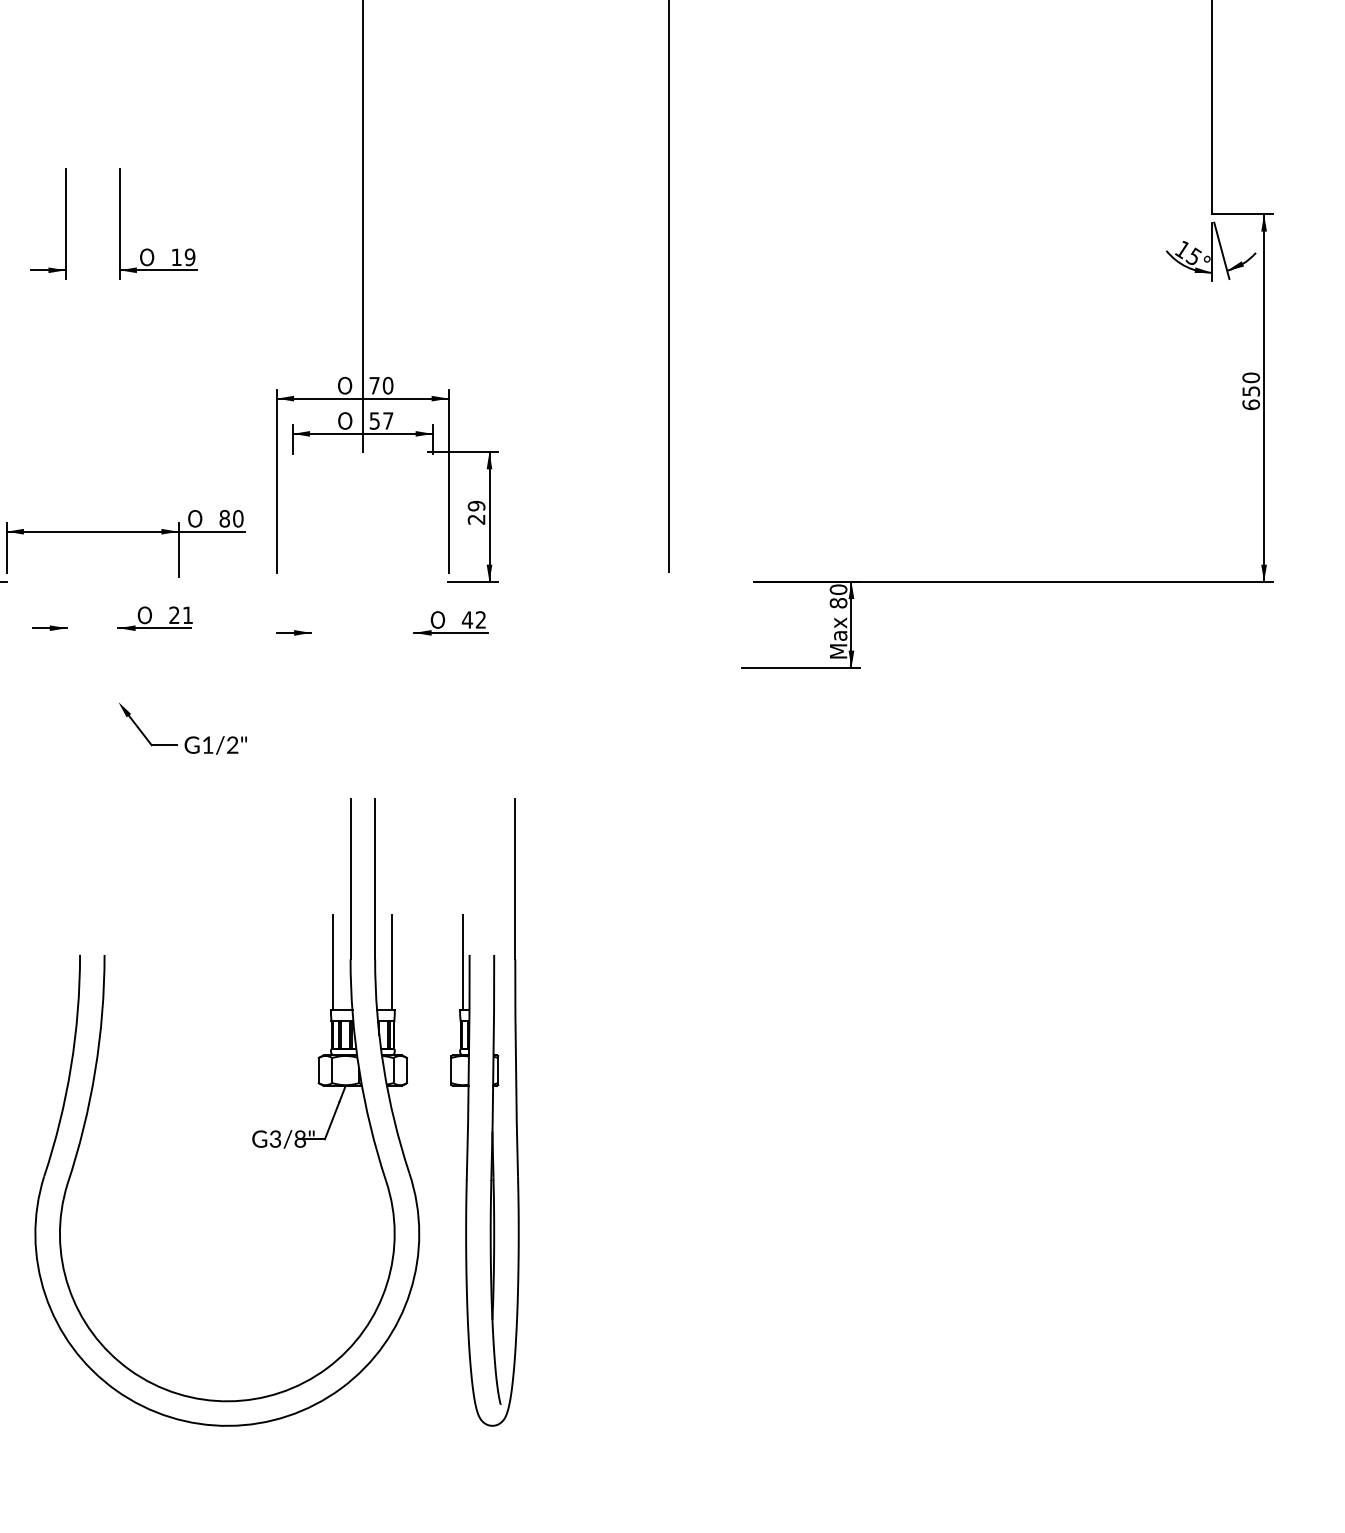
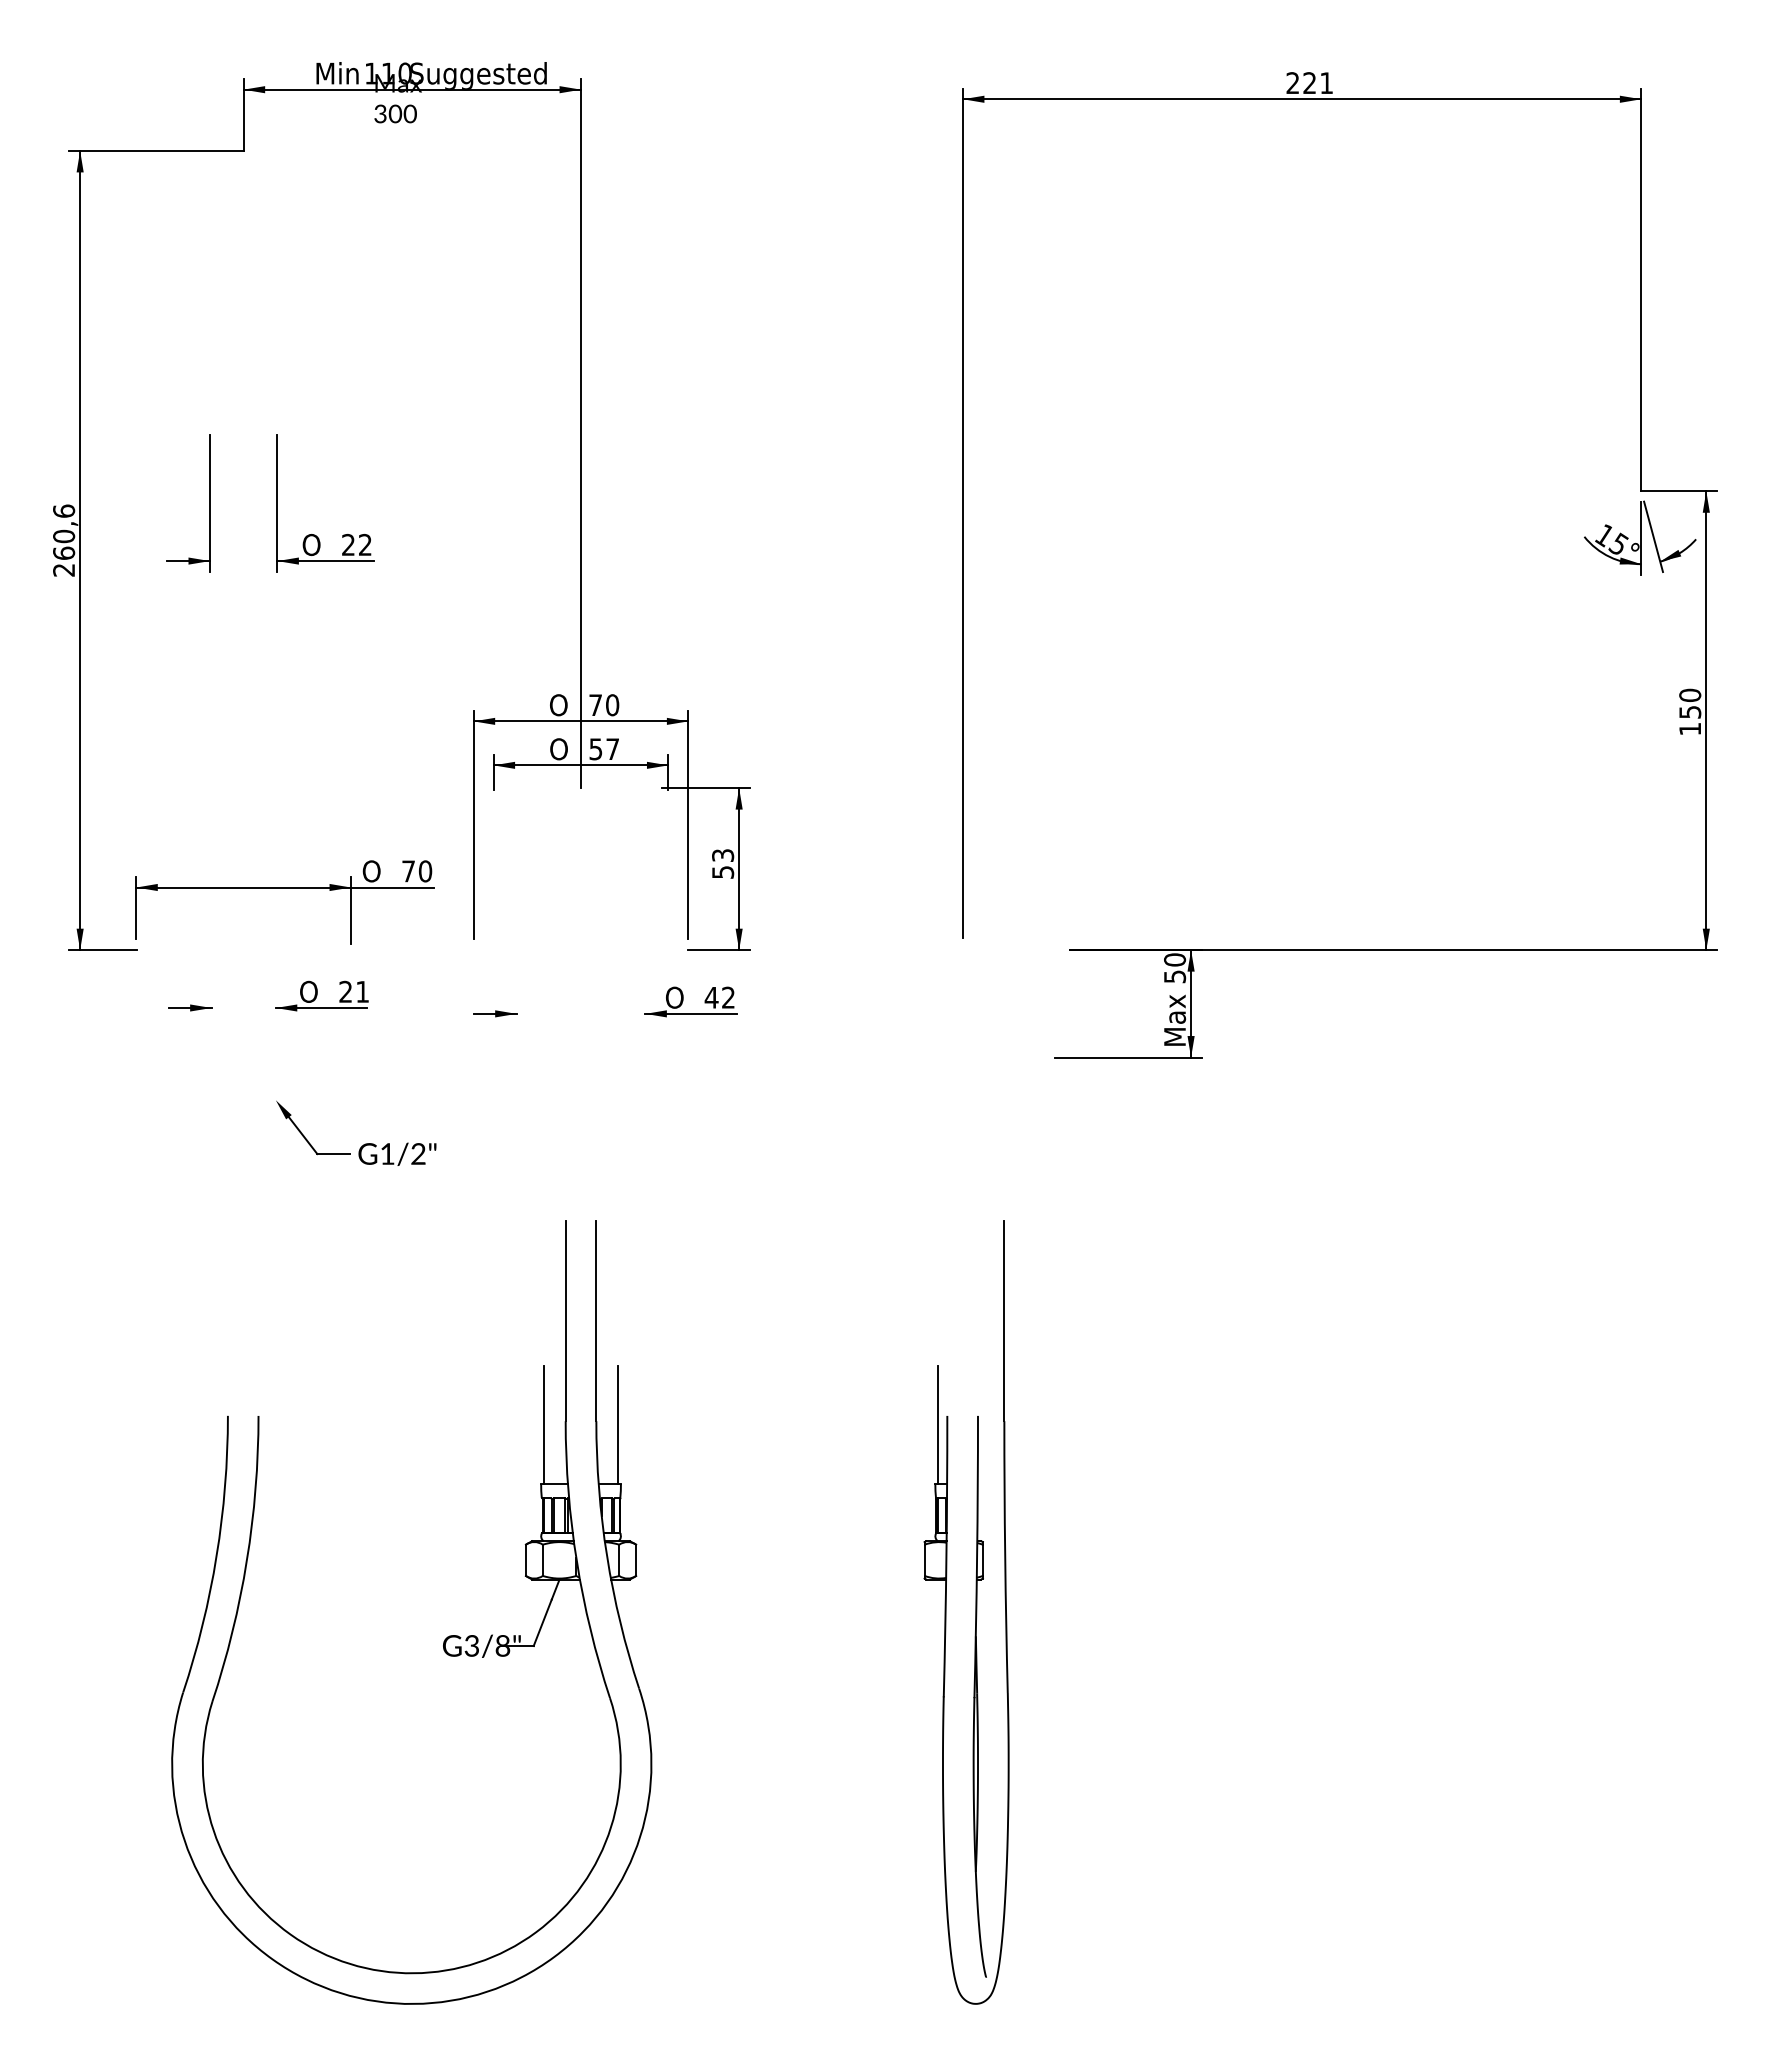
text: (183, 256) -> (356, 544), 19 -> 22
text: (1251, 404) -> (1690, 728), 650 -> 150
text: (476, 512) -> (723, 863), 29 -> 53
text: (224, 518) -> (408, 871), 80 -> 70
text: (838, 602) -> (1175, 976), 80 -> 50
part: (492, 1112) -> (975, 1612), moved

